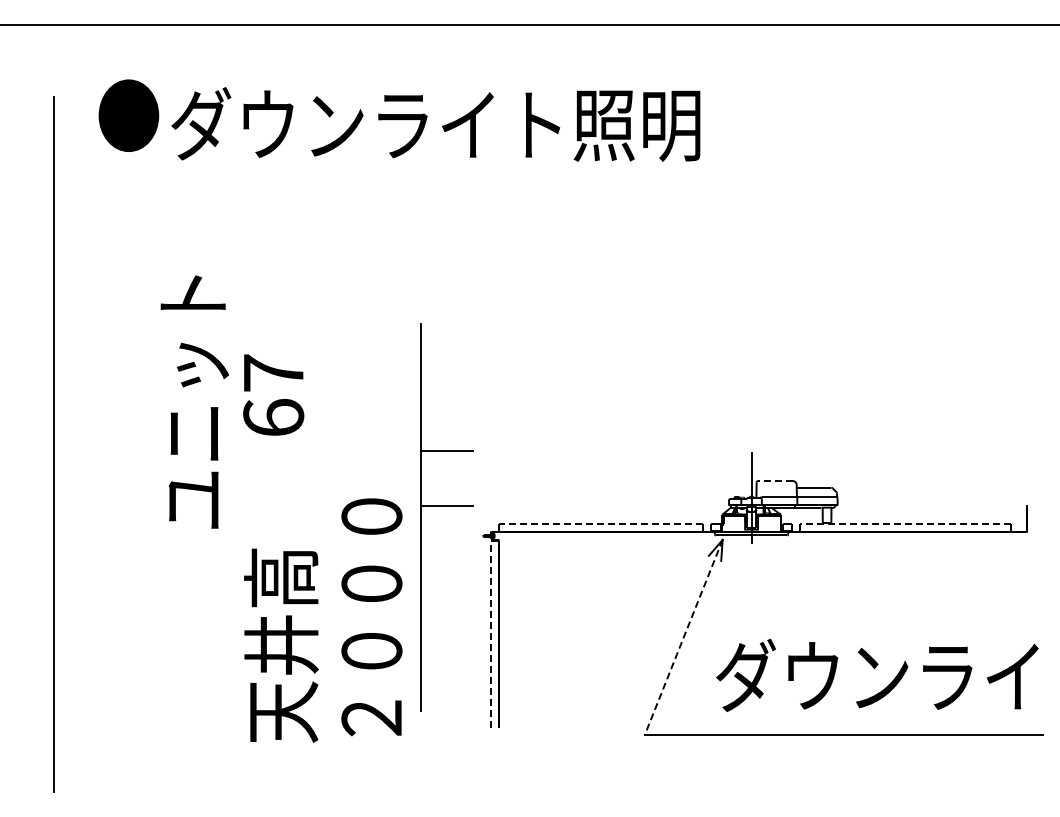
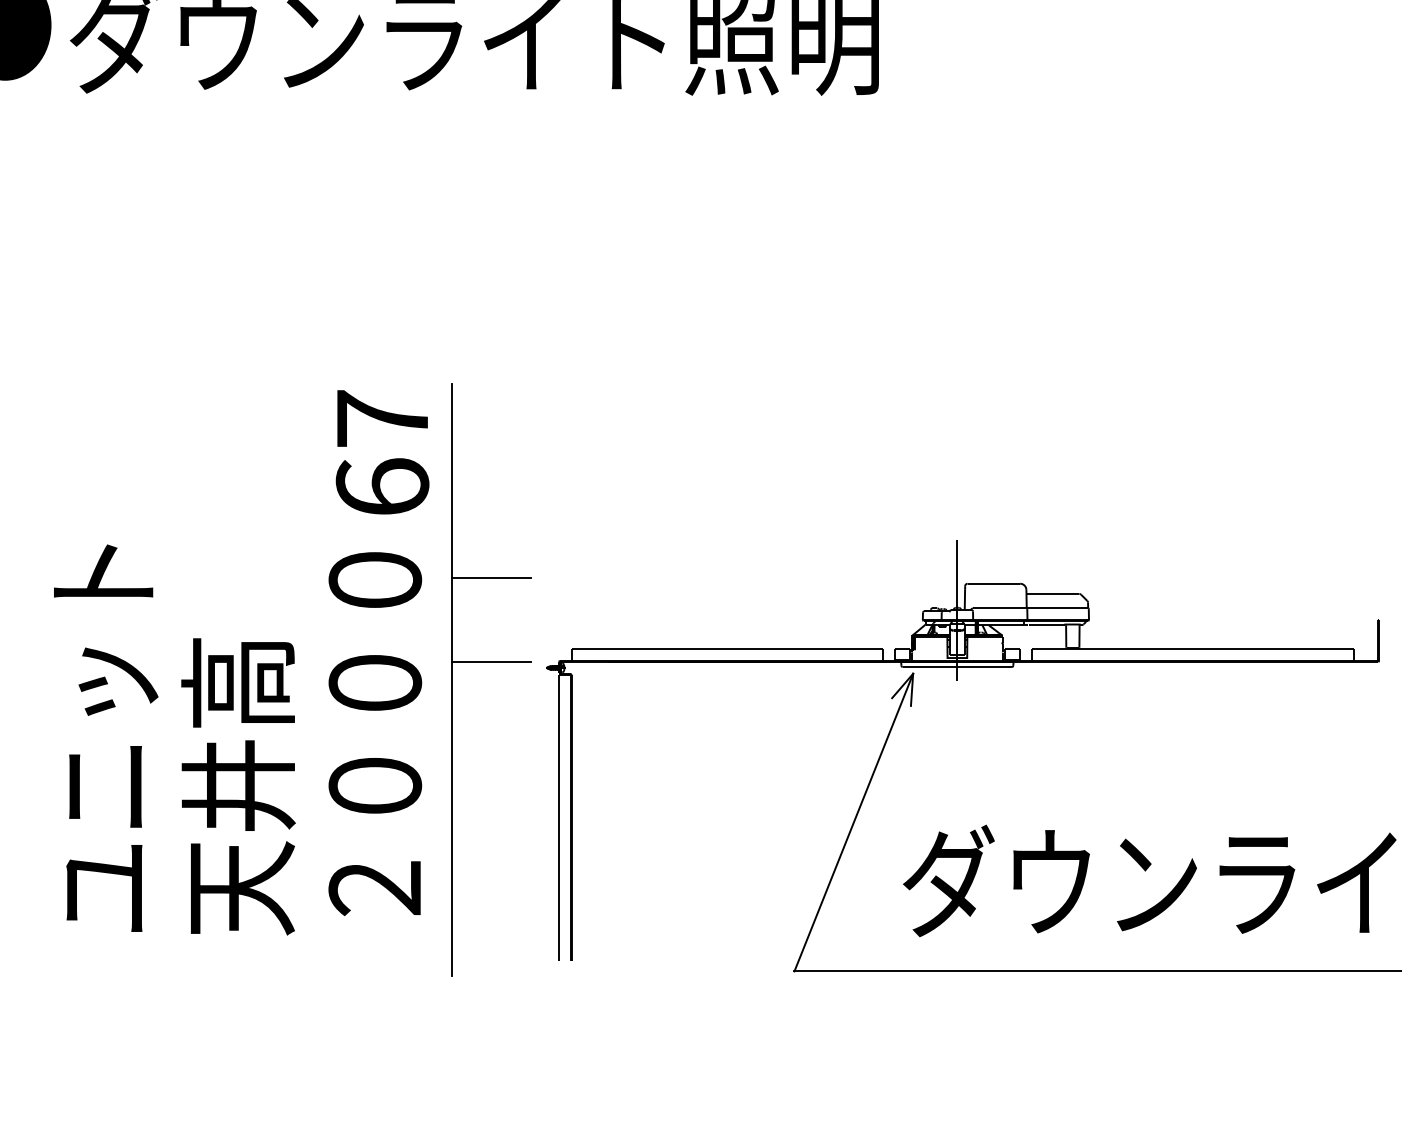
text: (273, 394) -> (382, 451), moved
text: (194, 401) -> (105, 737), moved
line: (774, 481) -> (992, 584), dashed -> solid
part: (446, 506) -> (490, 662), moved
line: (600, 523) -> (726, 648), dashed -> solid
line: (905, 523) -> (1192, 648), dashed -> solid
text: (371, 617) -> (374, 734), moved
line: (490, 633) -> (558, 816), dashed -> solid
line: (683, 637) -> (853, 823), dashed -> solid
text: (281, 645) -> (238, 786), moved

